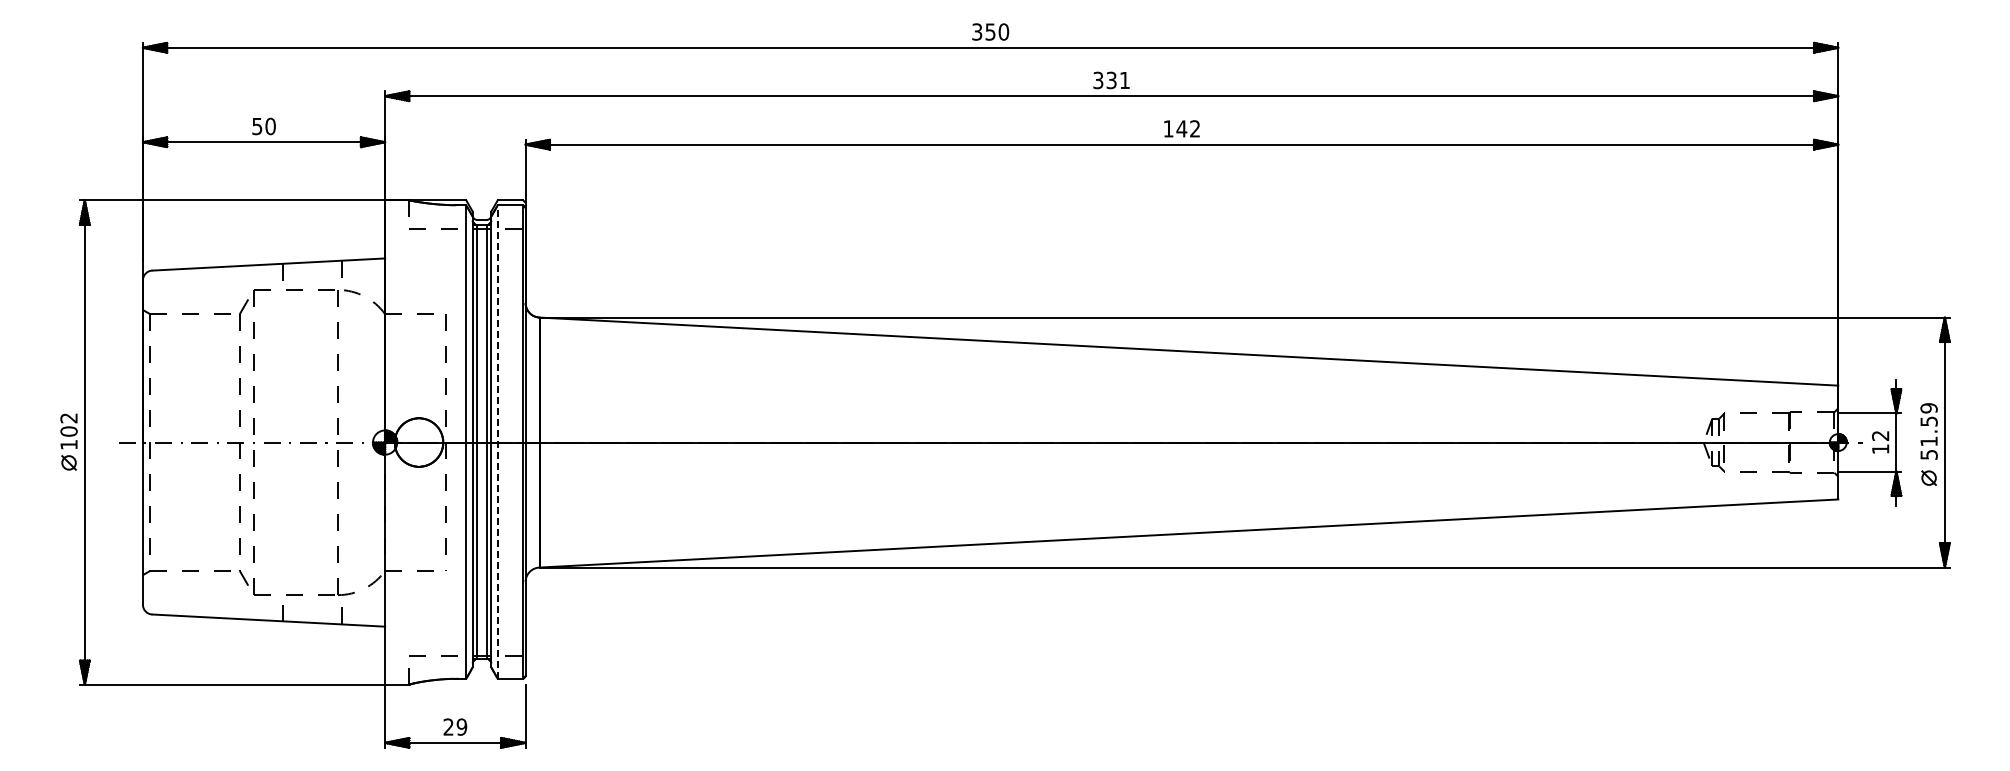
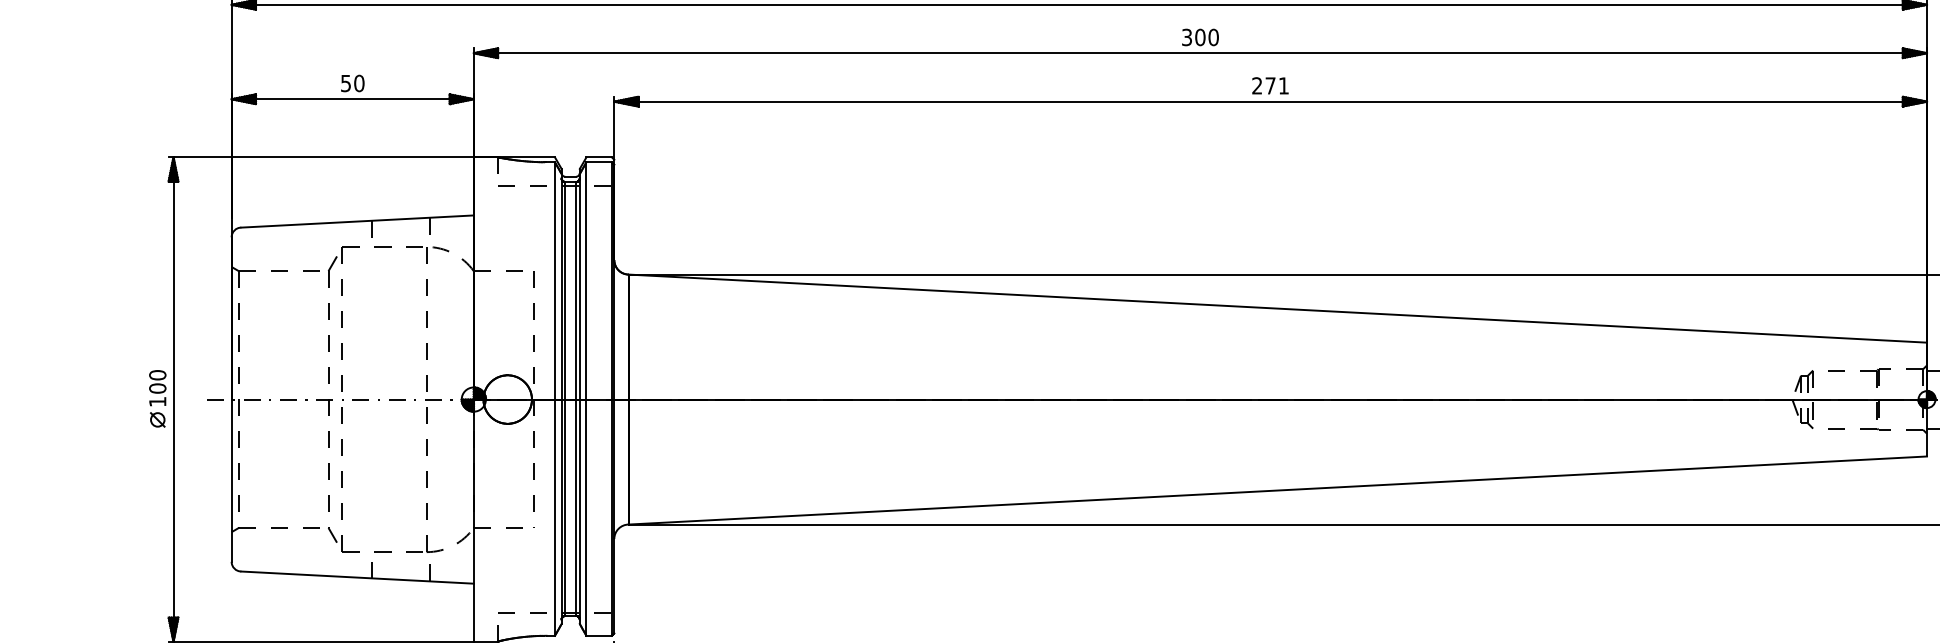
text: (1118, 80) -> (1207, 37), 331 -> 300
text: (1181, 128) -> (1270, 85), 142 -> 271
text: (68, 418) -> (157, 375), 102 -> 100
line: (497, 442) -> (586, 399), dashed -> solid

